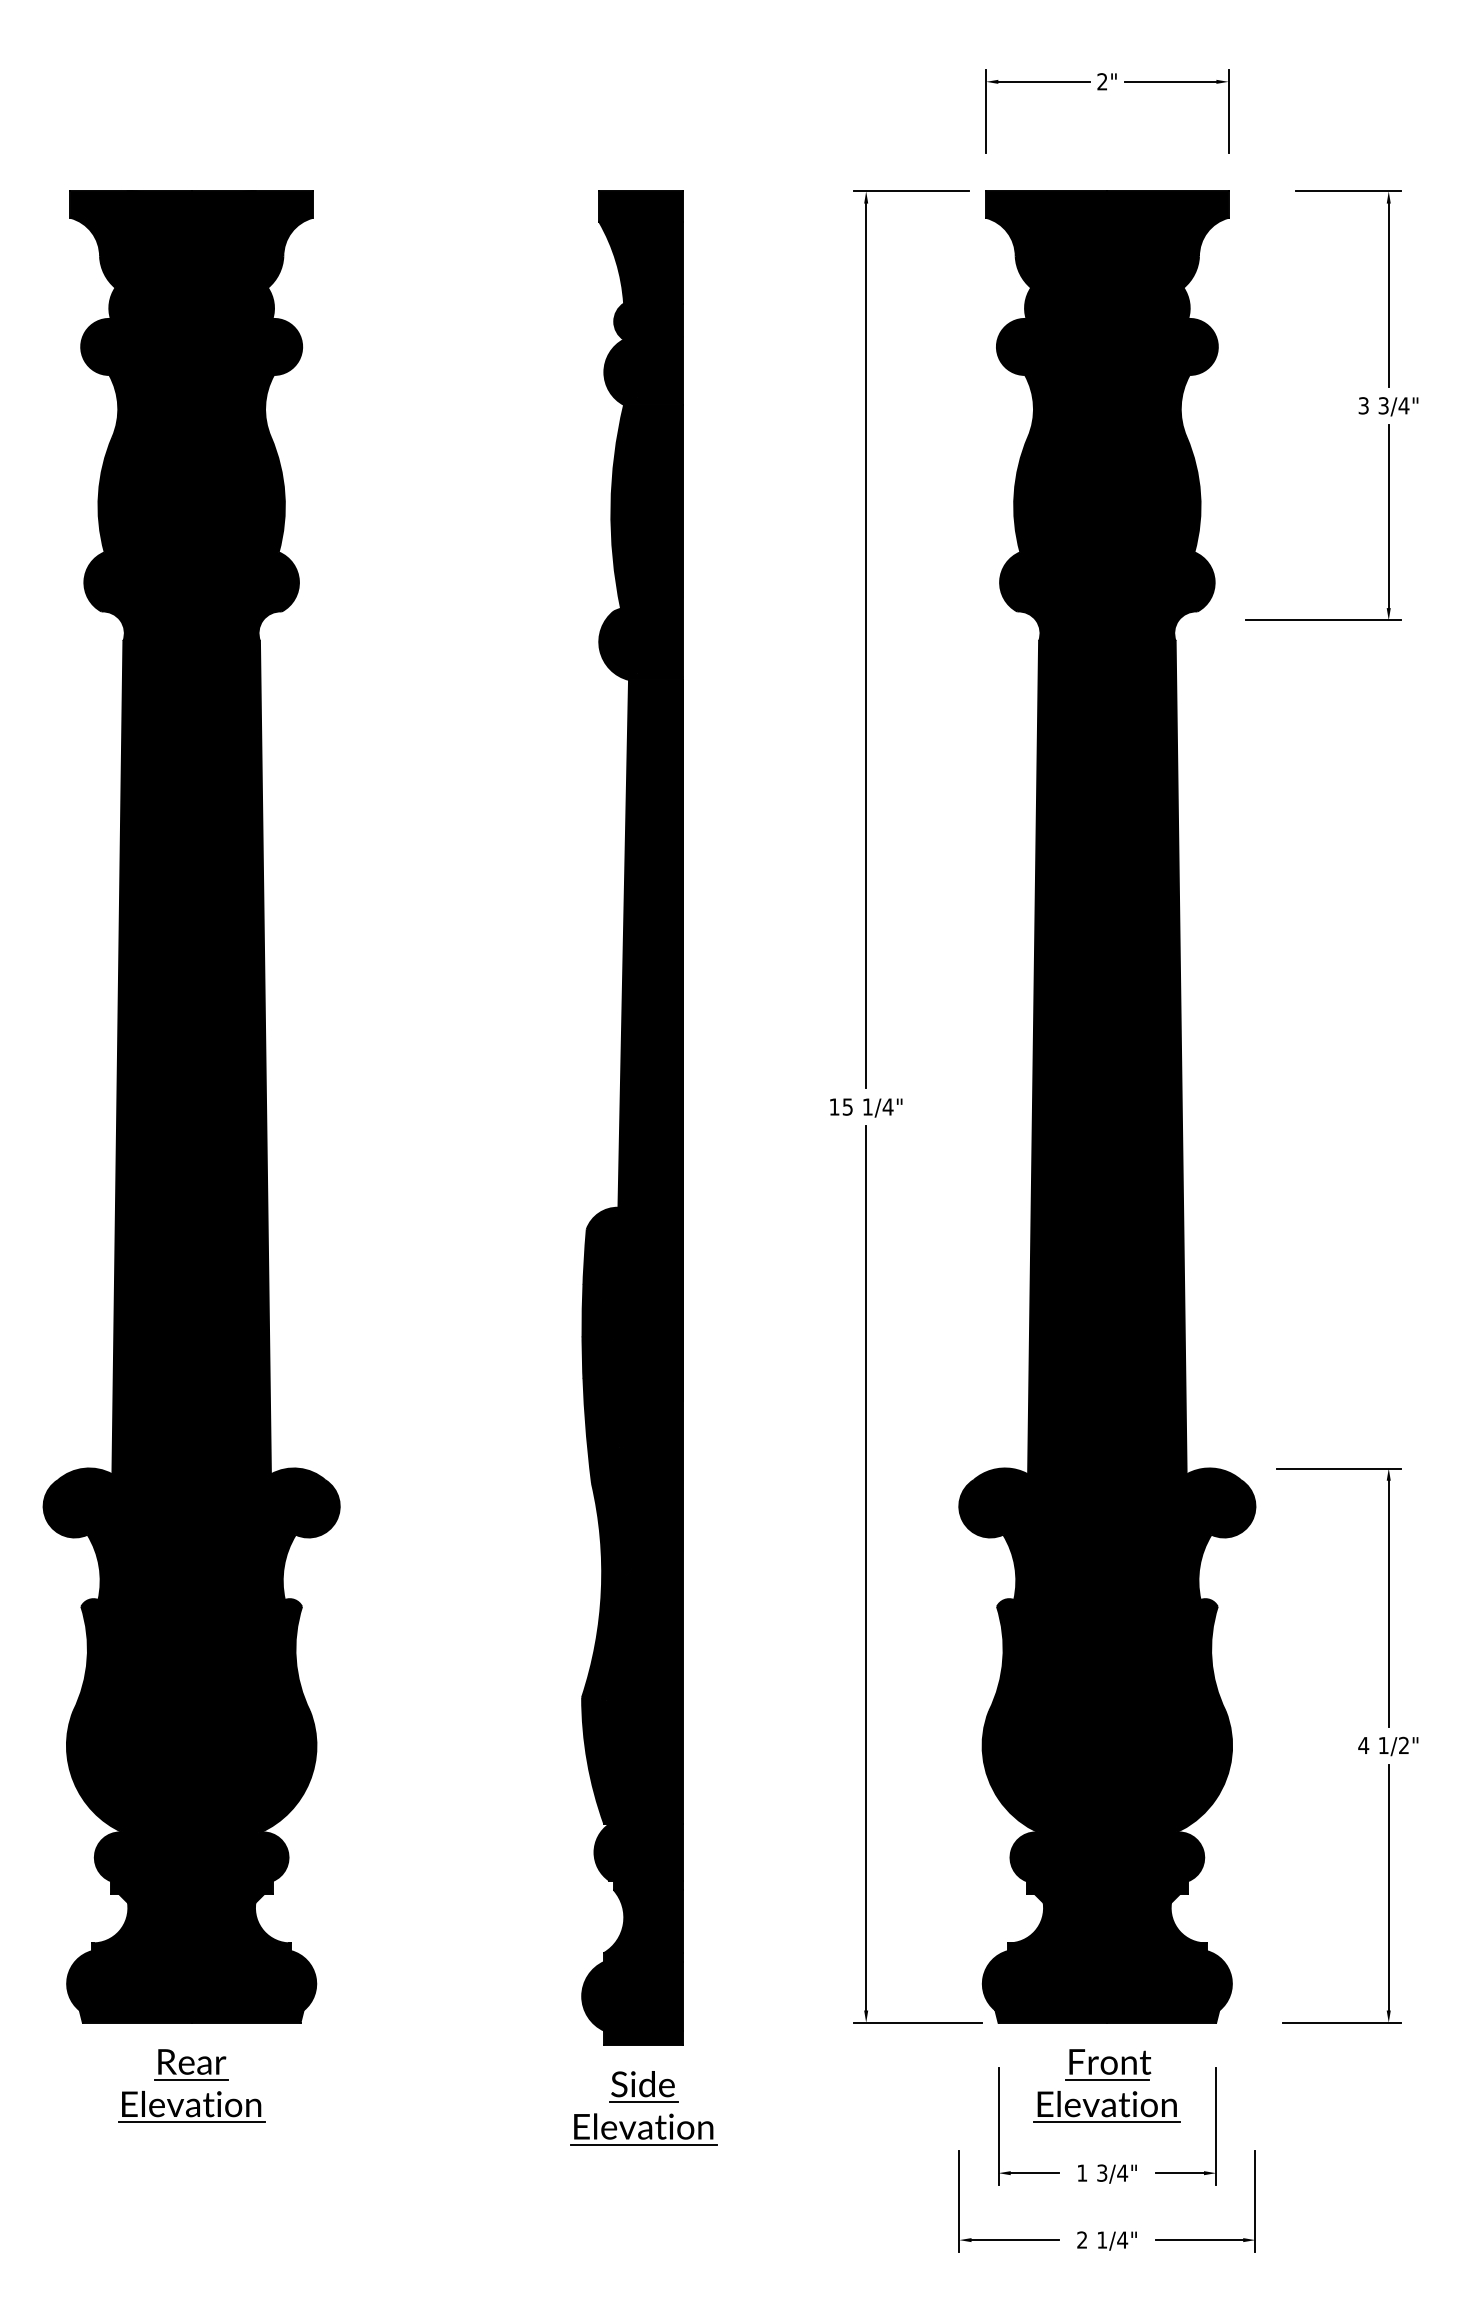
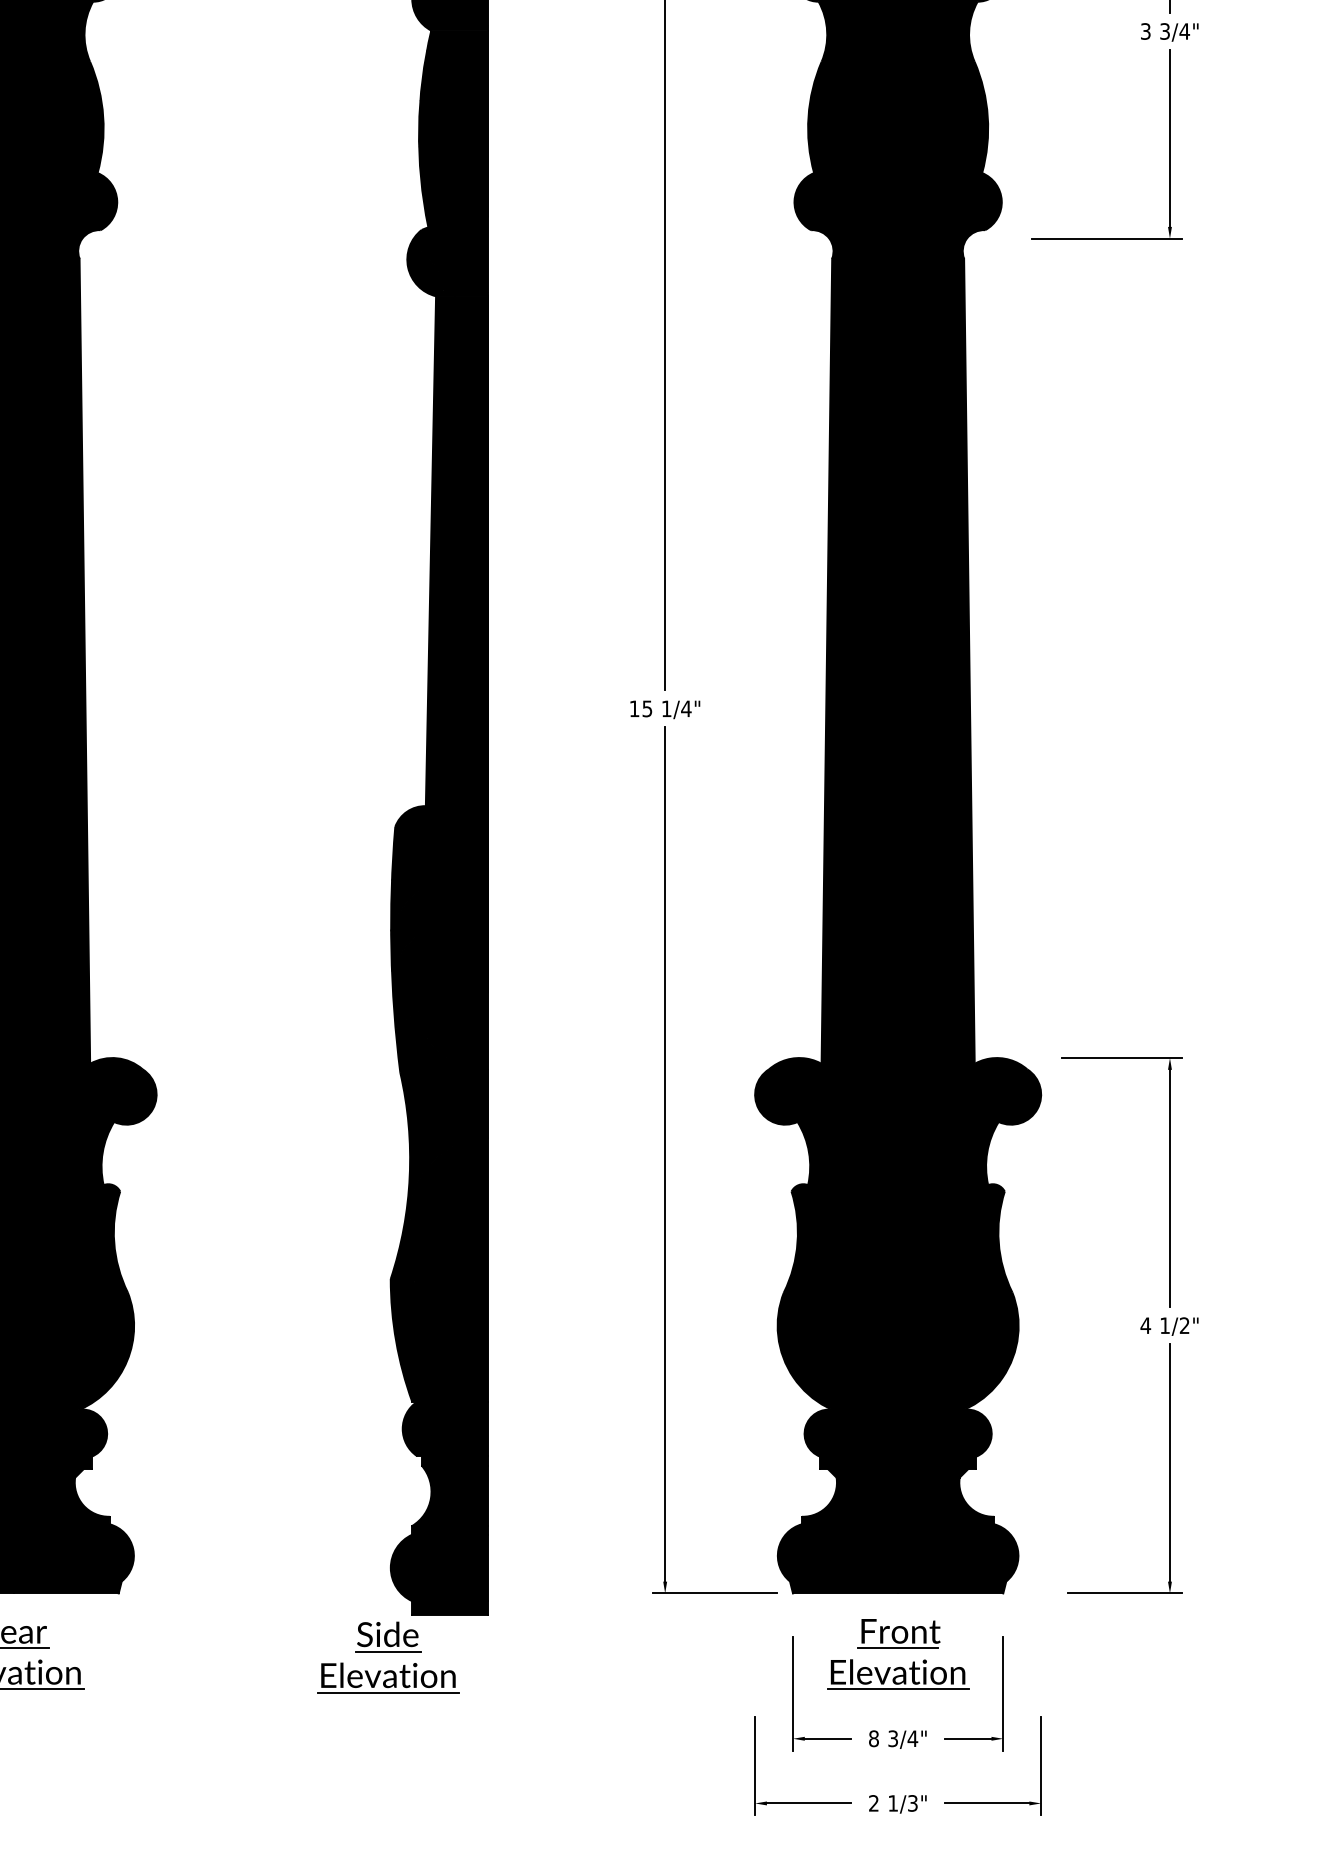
part: (643, 2108) -> (388, 1657), moved
text: (1082, 2172) -> (874, 1738), 1 -> 8
text: (1122, 2239) -> (912, 1802), 1/4" -> 1/3"

